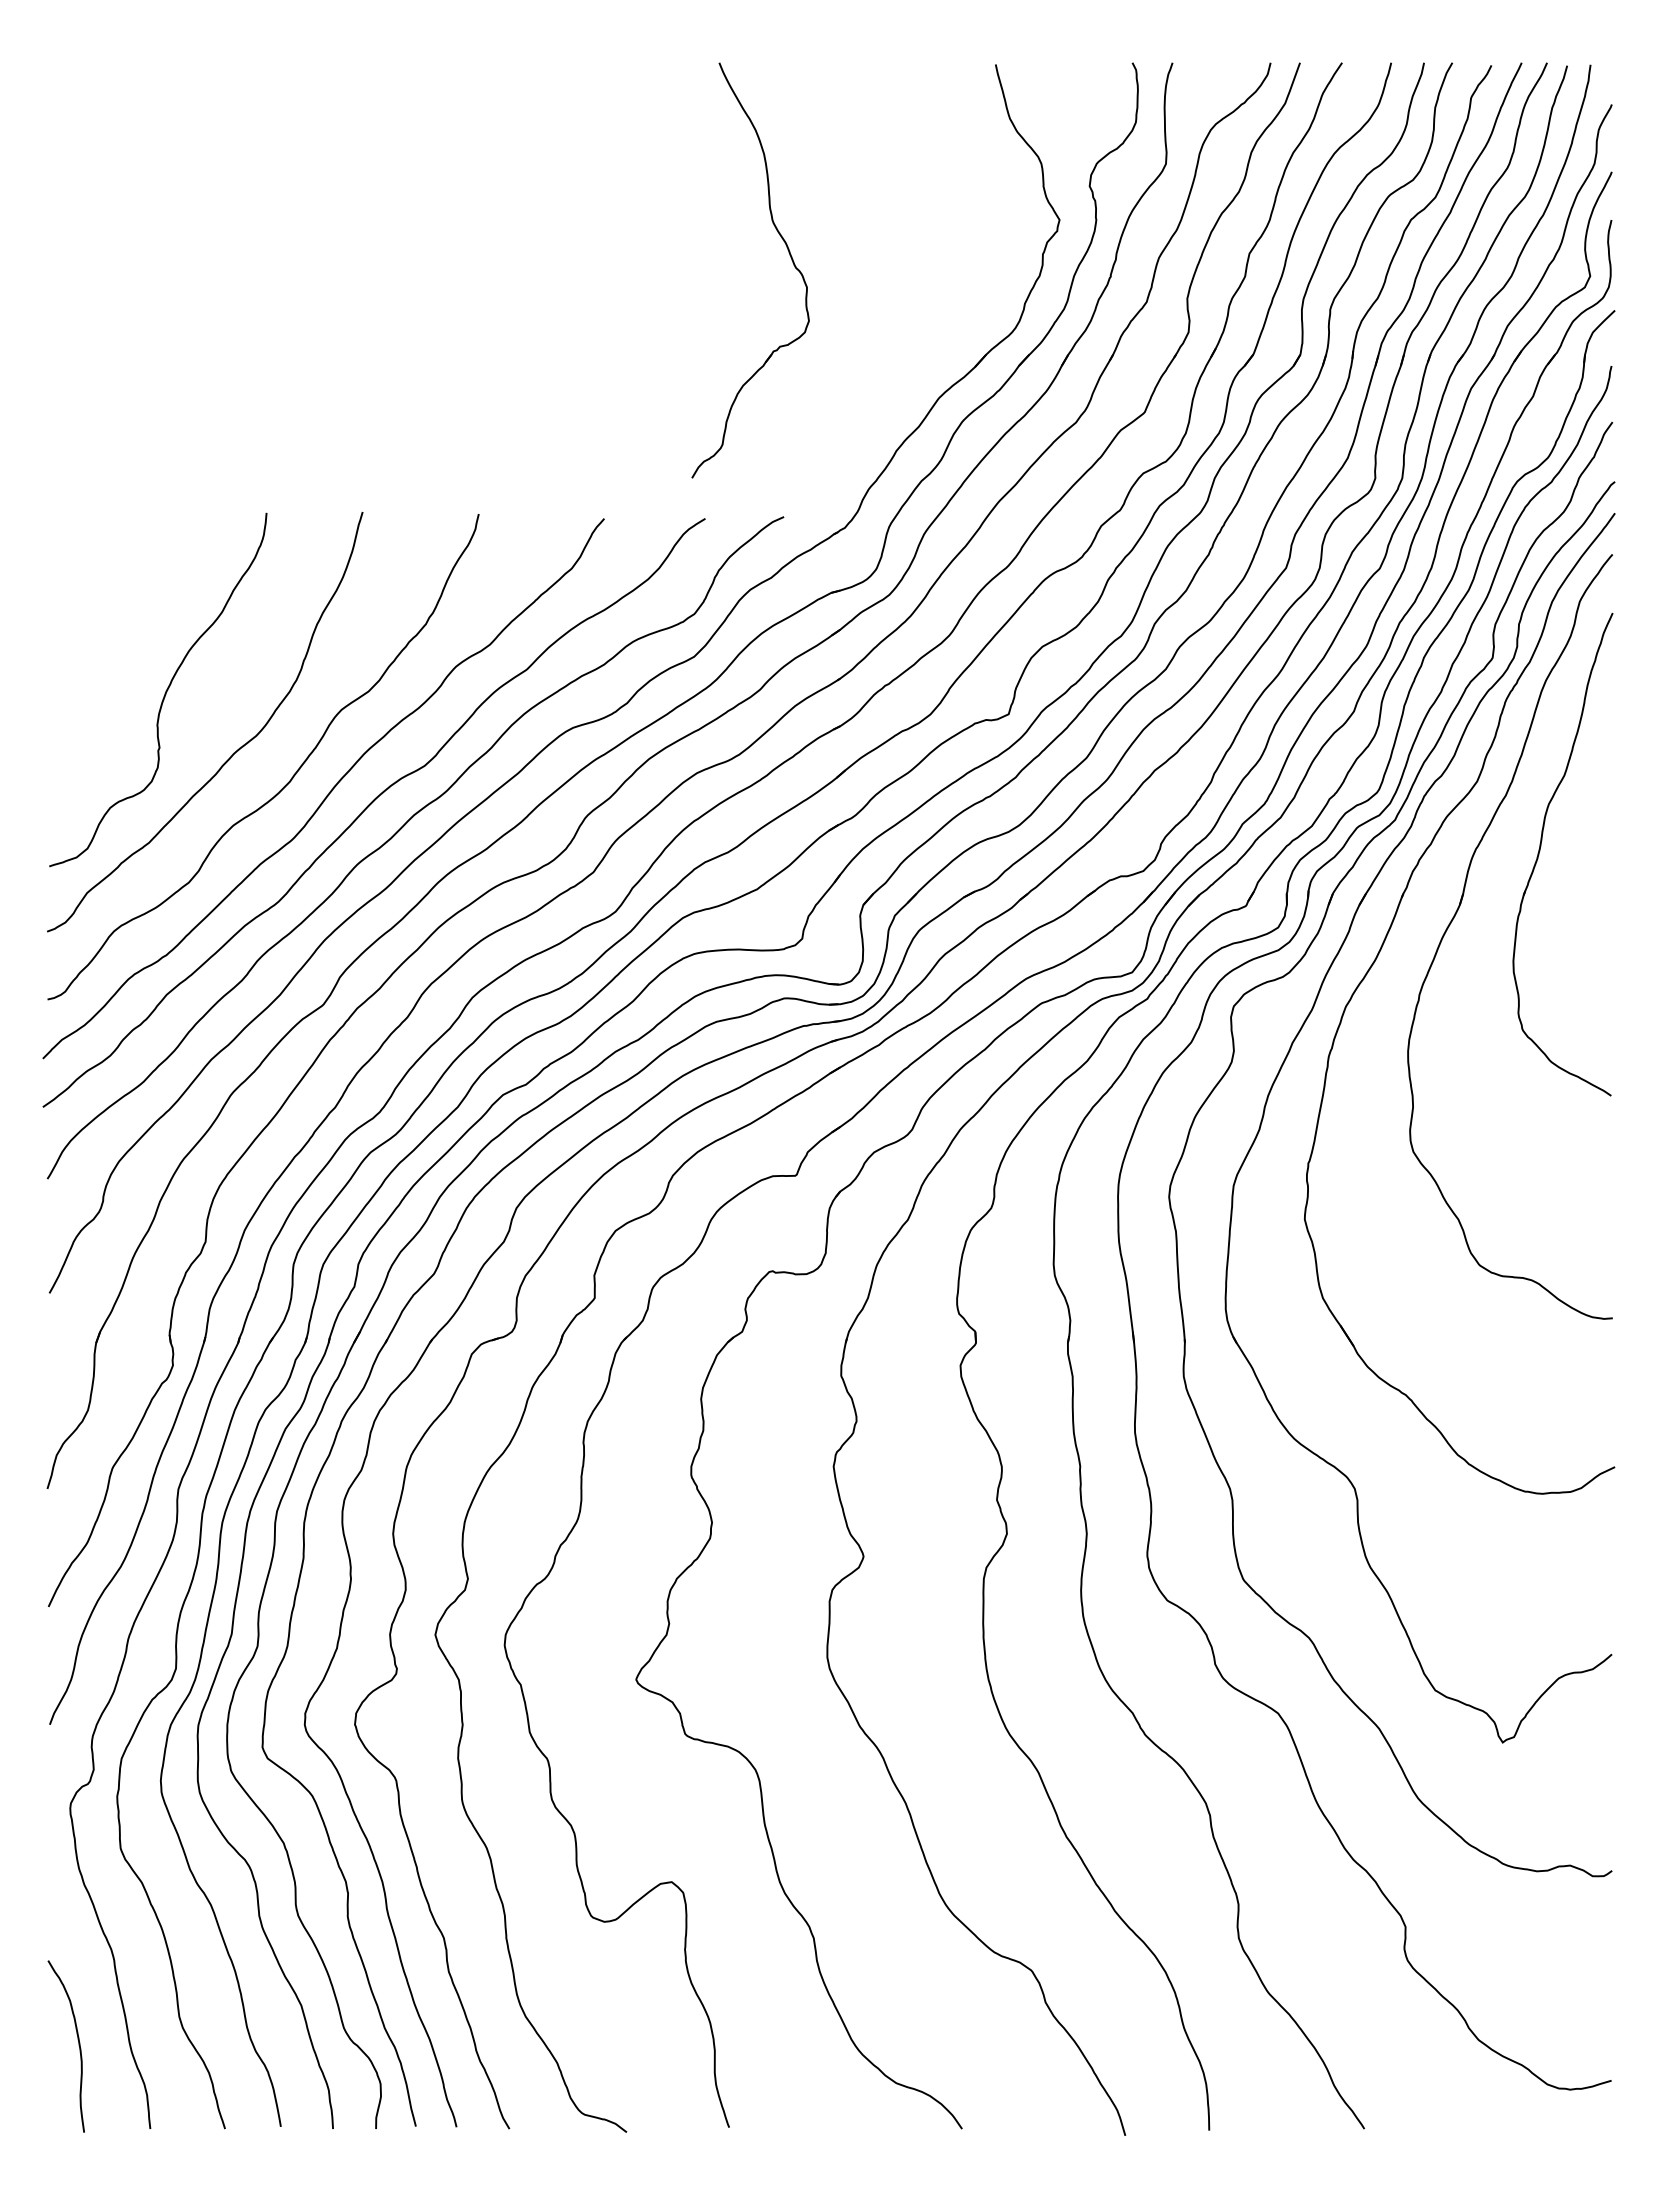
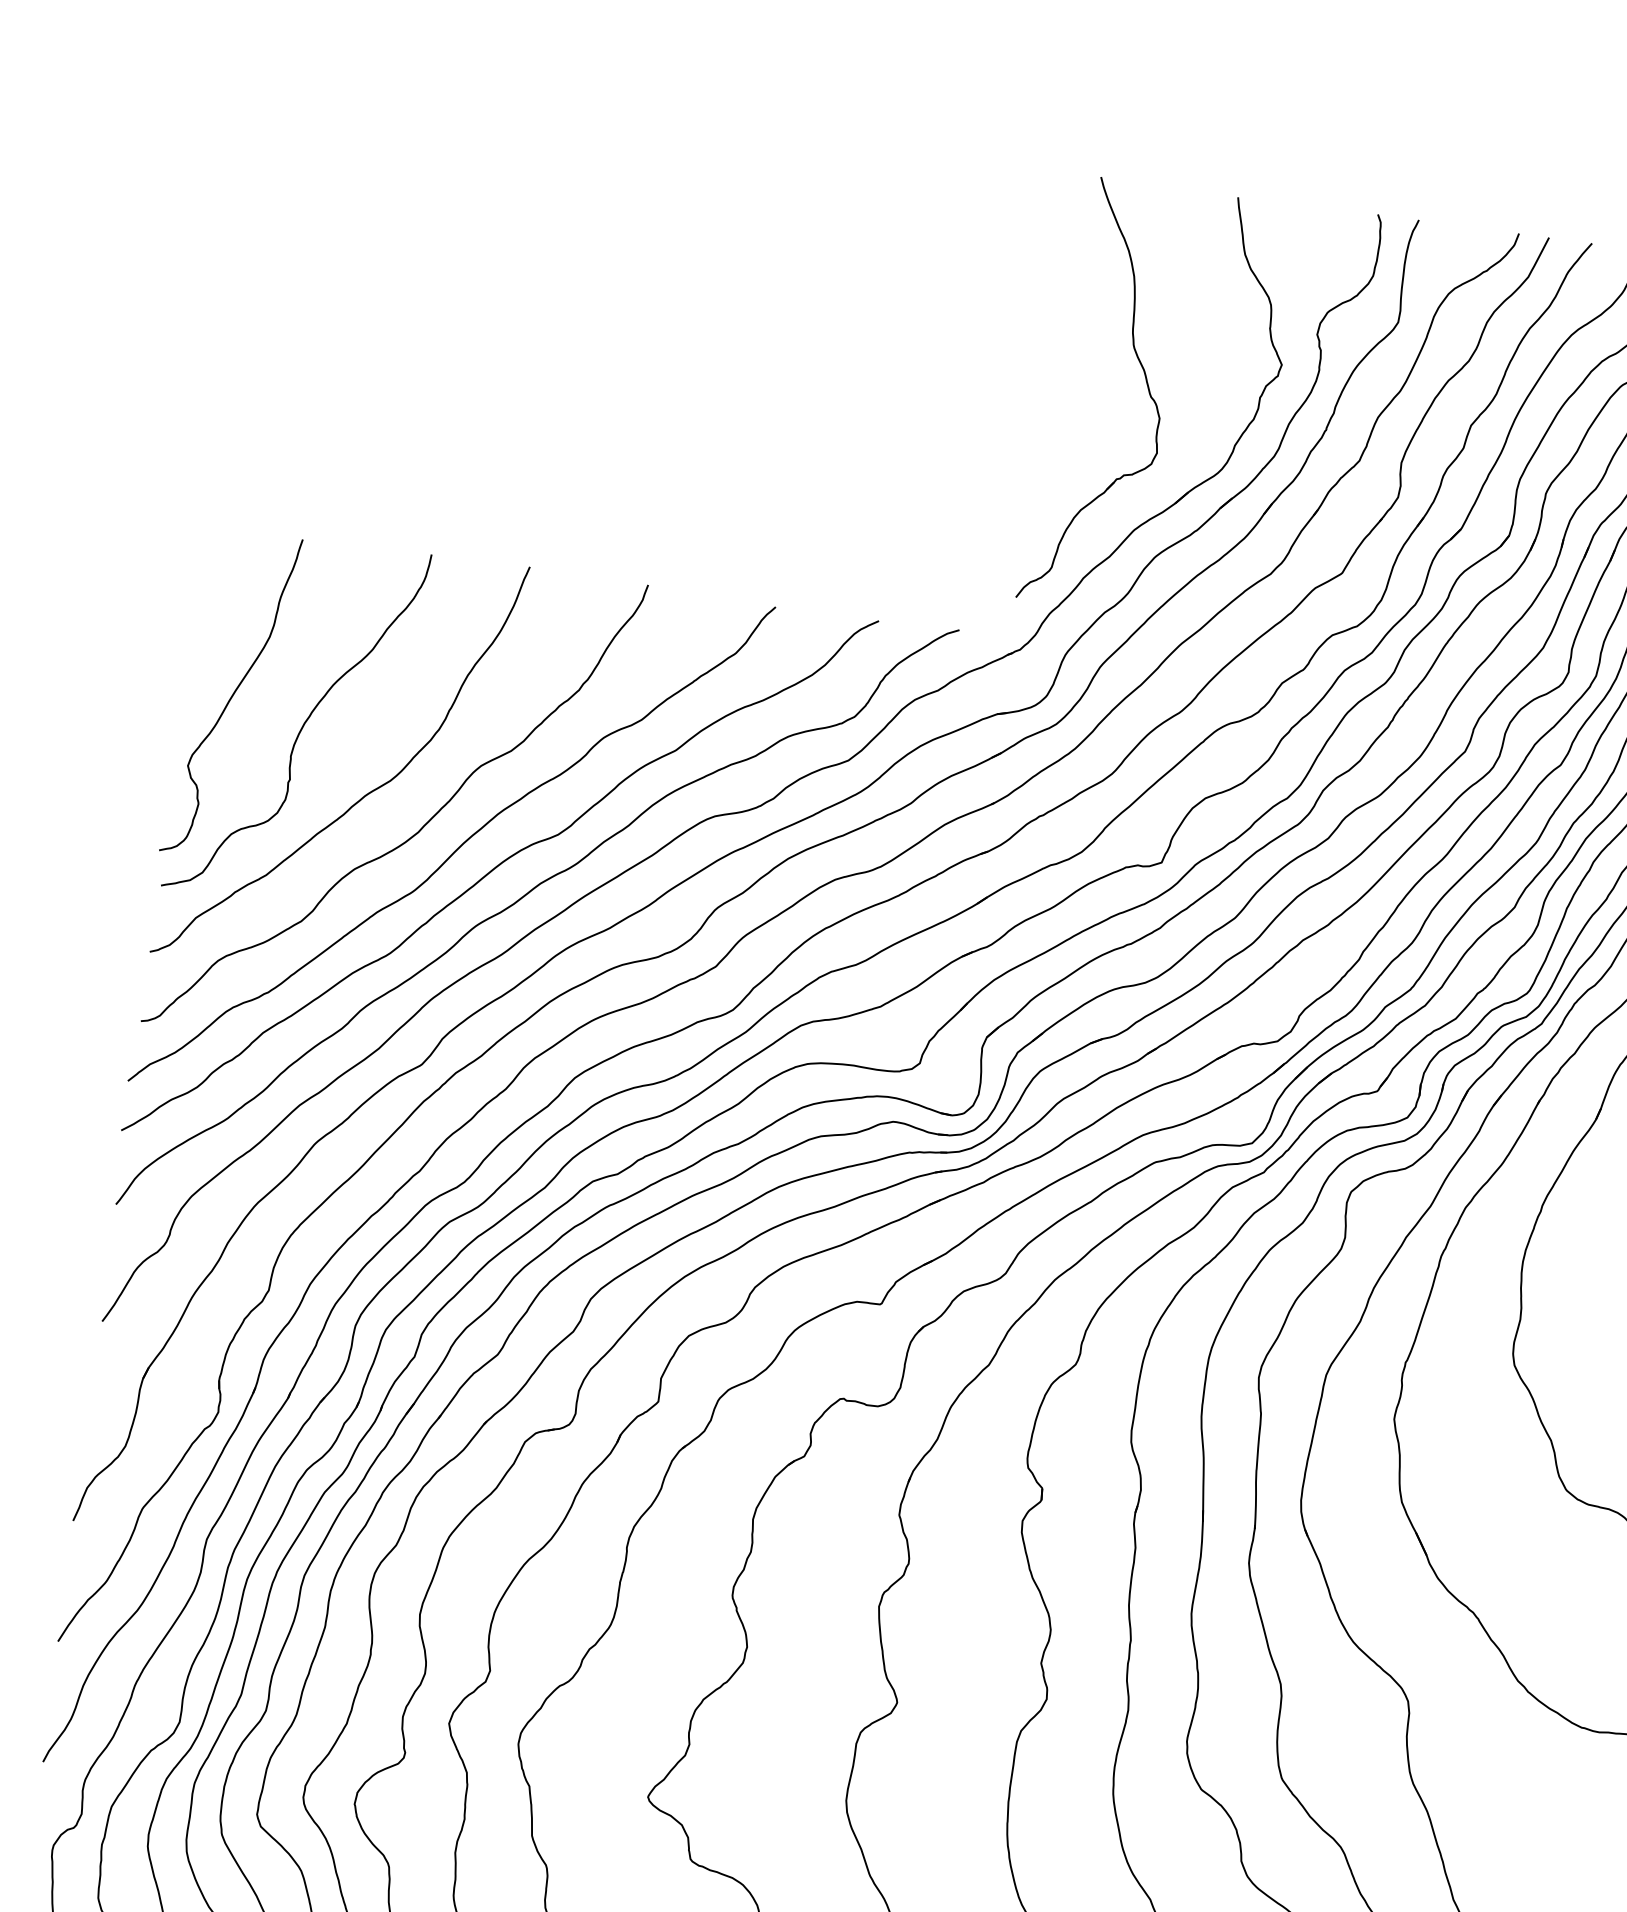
part: (789, 255) -> (1146, 383), moved
curve: (92, 674) -> (231, 695), added

